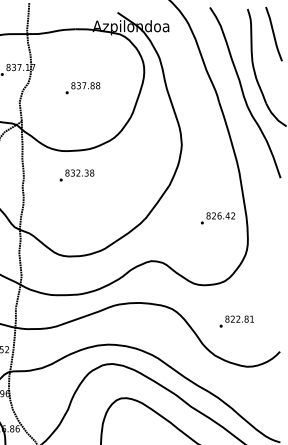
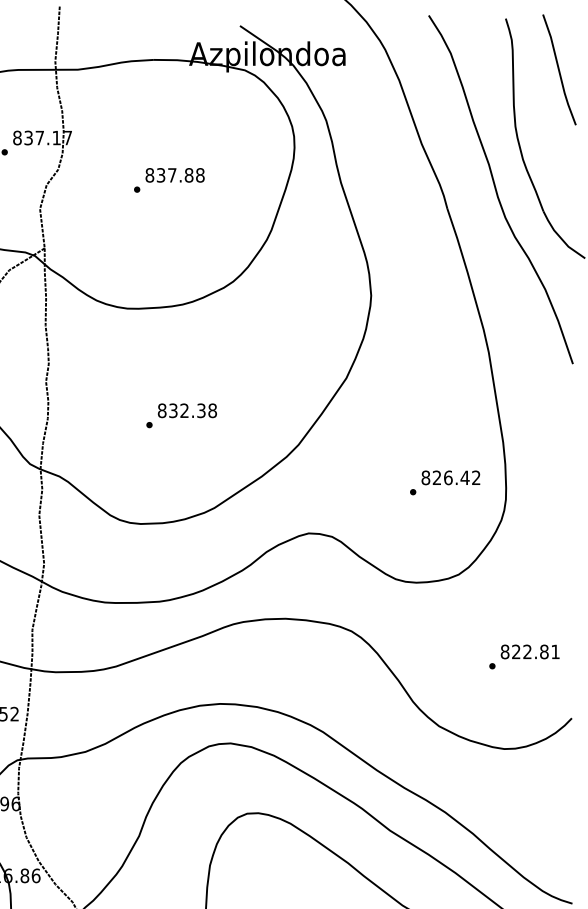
text: (76, 175) -> (180, 415), moved
text: (218, 218) -> (446, 483), moved
text: (236, 321) -> (523, 656), moved

